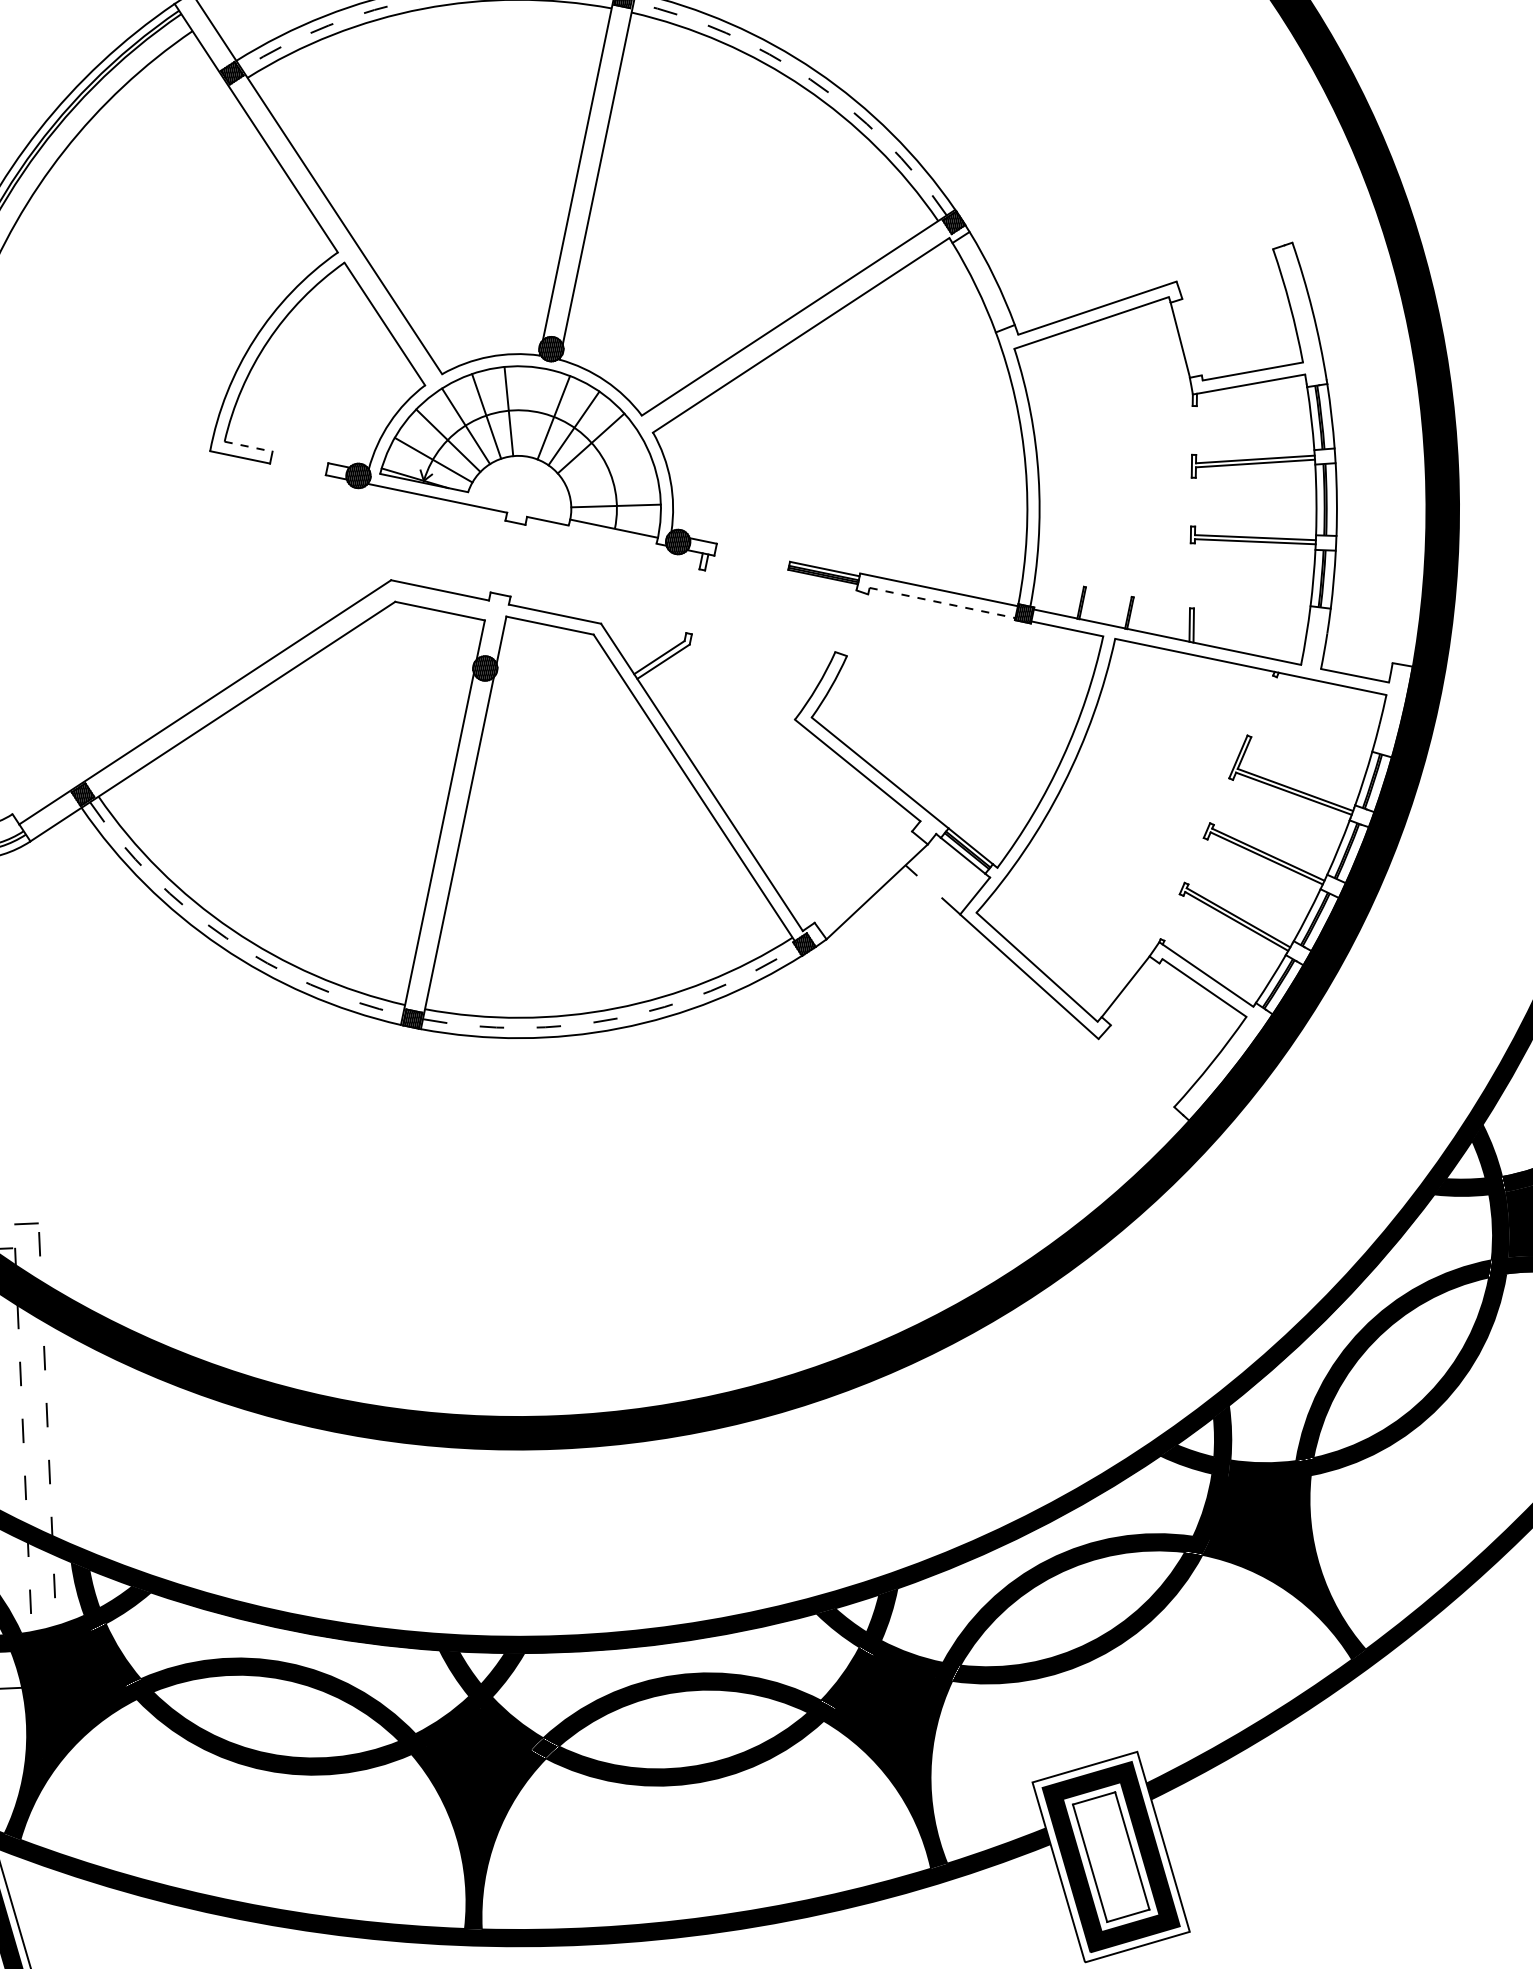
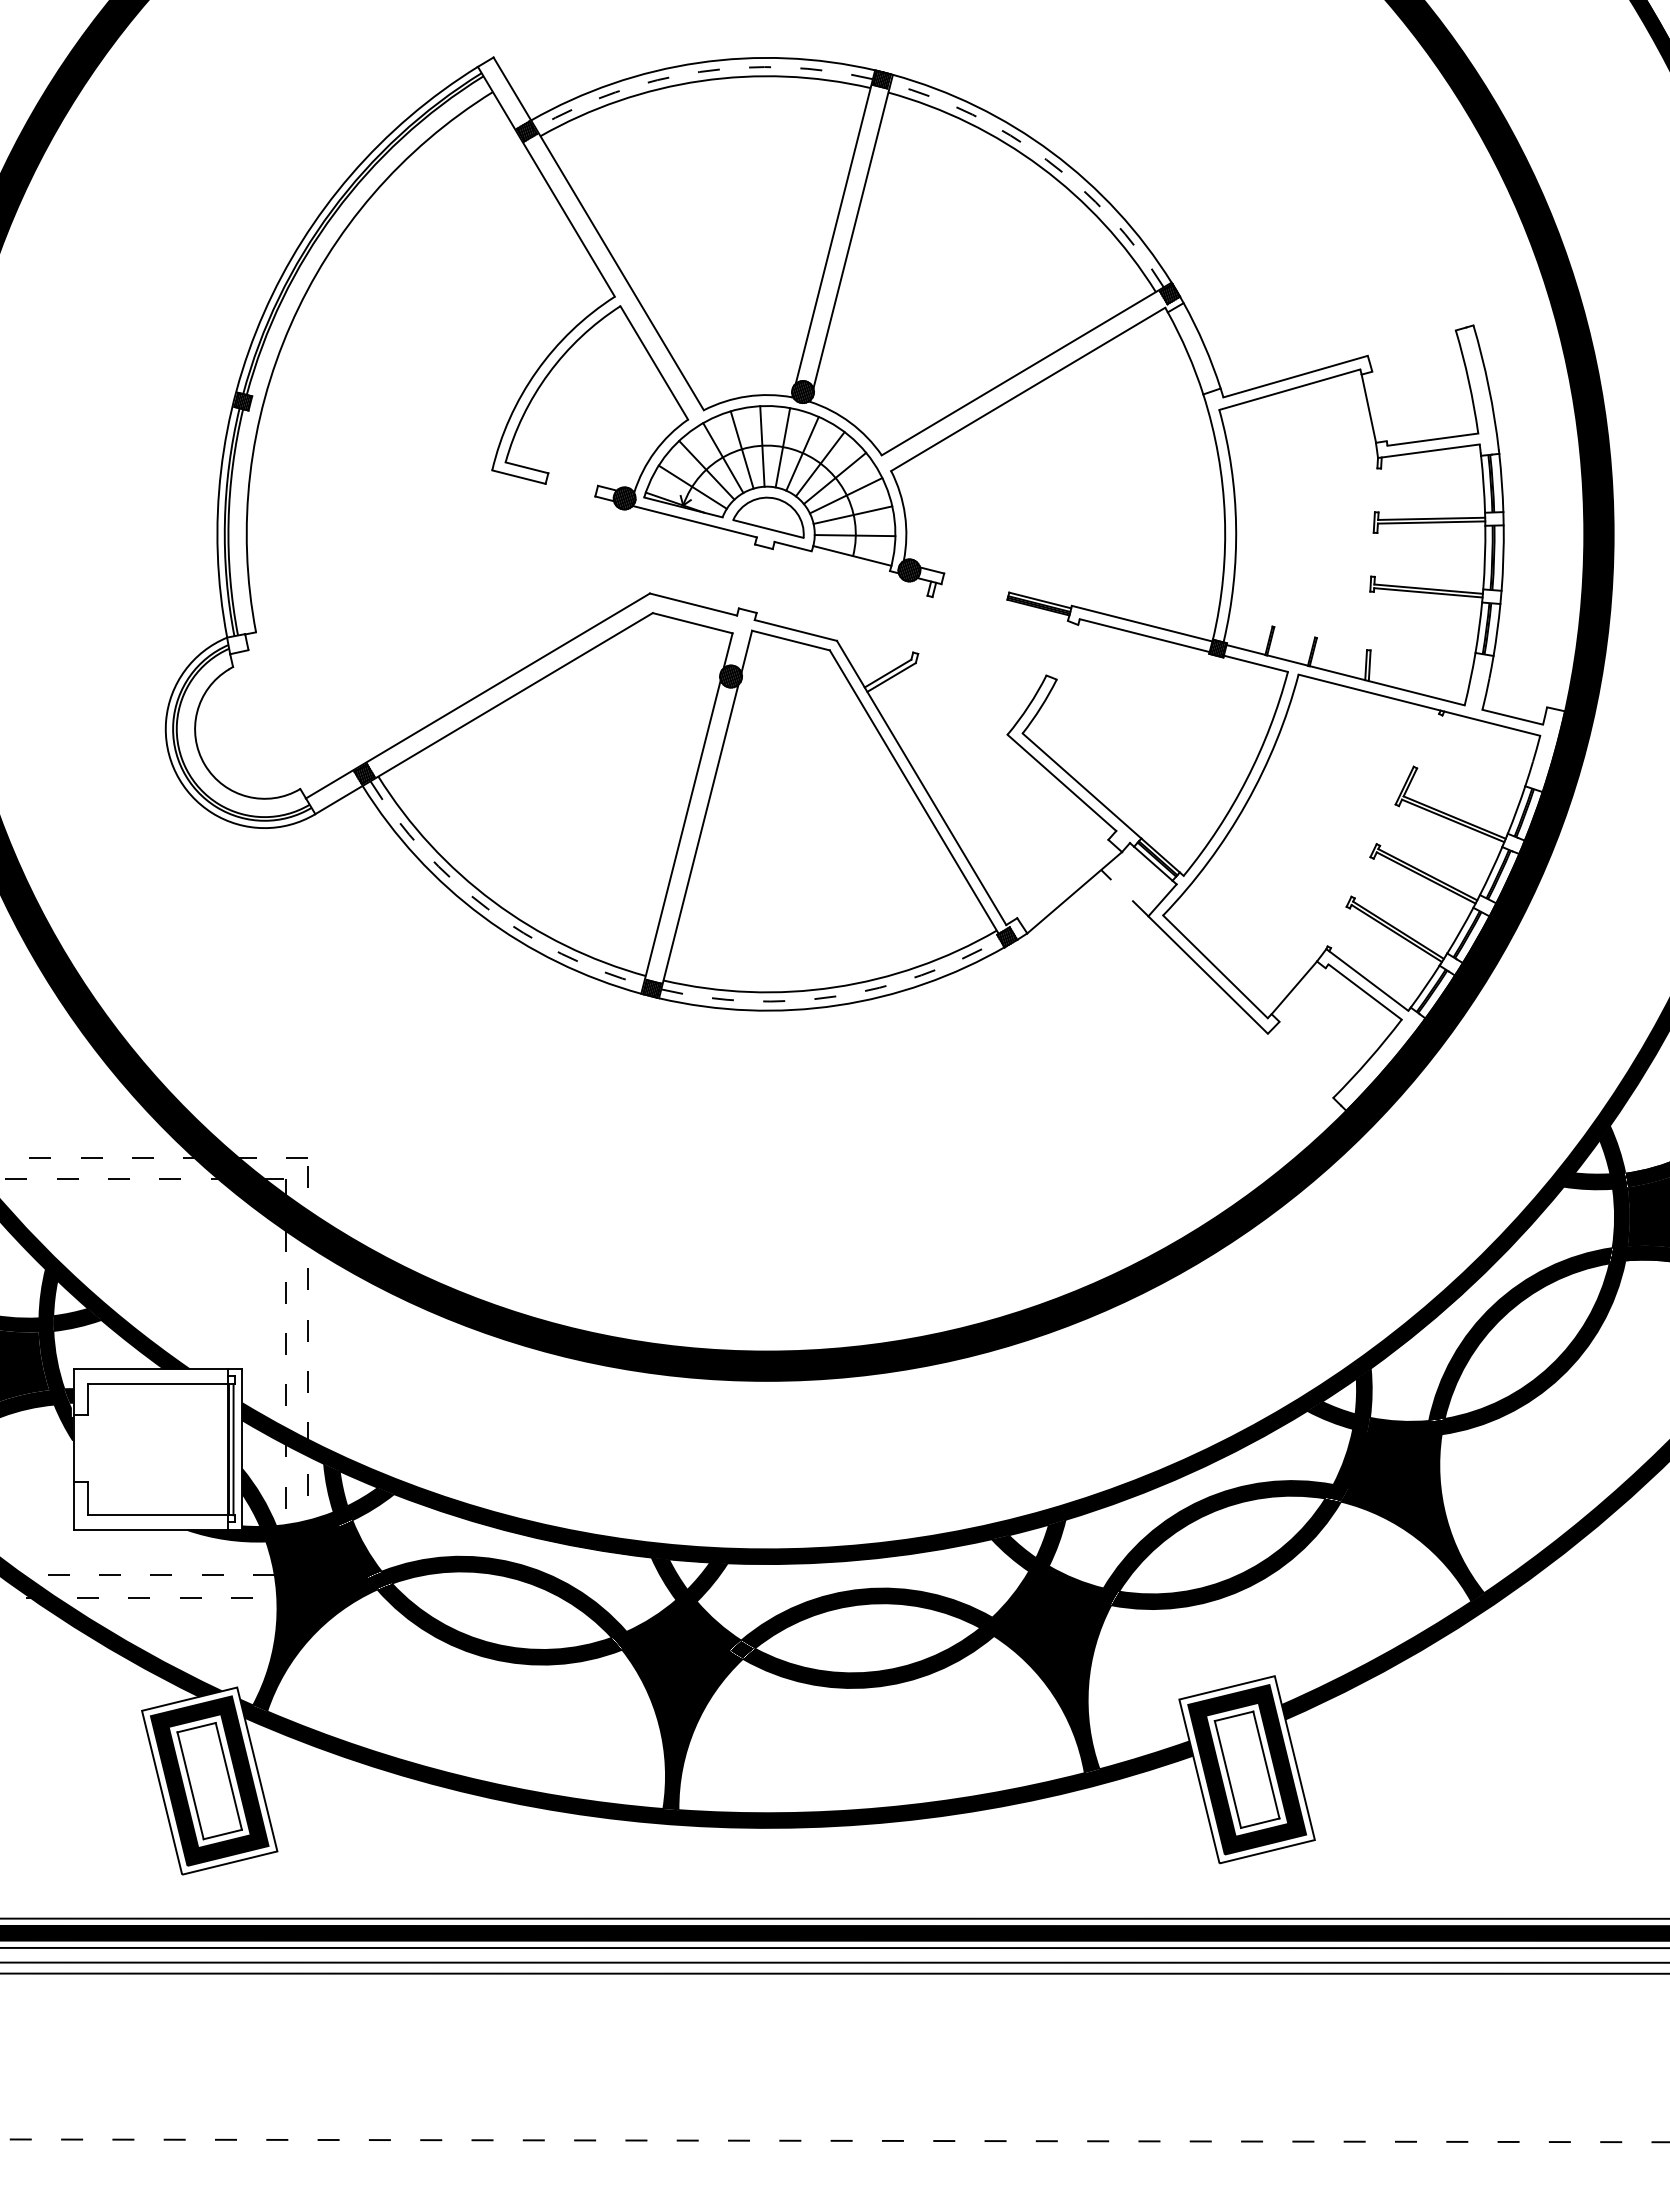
line: (531, 411) -> (782, 447), added
line: (249, 446) -> (527, 467), dashed -> solid
line: (603, 461) -> (845, 495), added
line: (612, 482) -> (852, 514), added
part: (519, 490) -> (768, 517), added
line: (943, 602) -> (1145, 635), dashed -> solid

